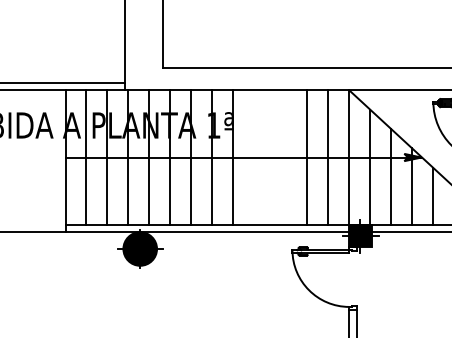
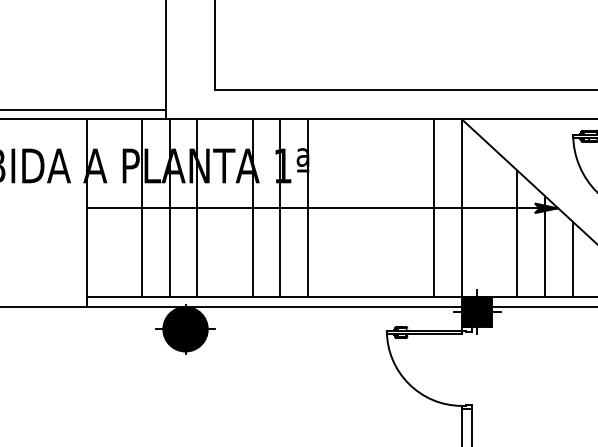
line: (86, 157) -> (114, 208), removed
line: (170, 157) -> (225, 208), removed
line: (307, 157) -> (406, 208), removed
line: (370, 166) -> (490, 220), removed

